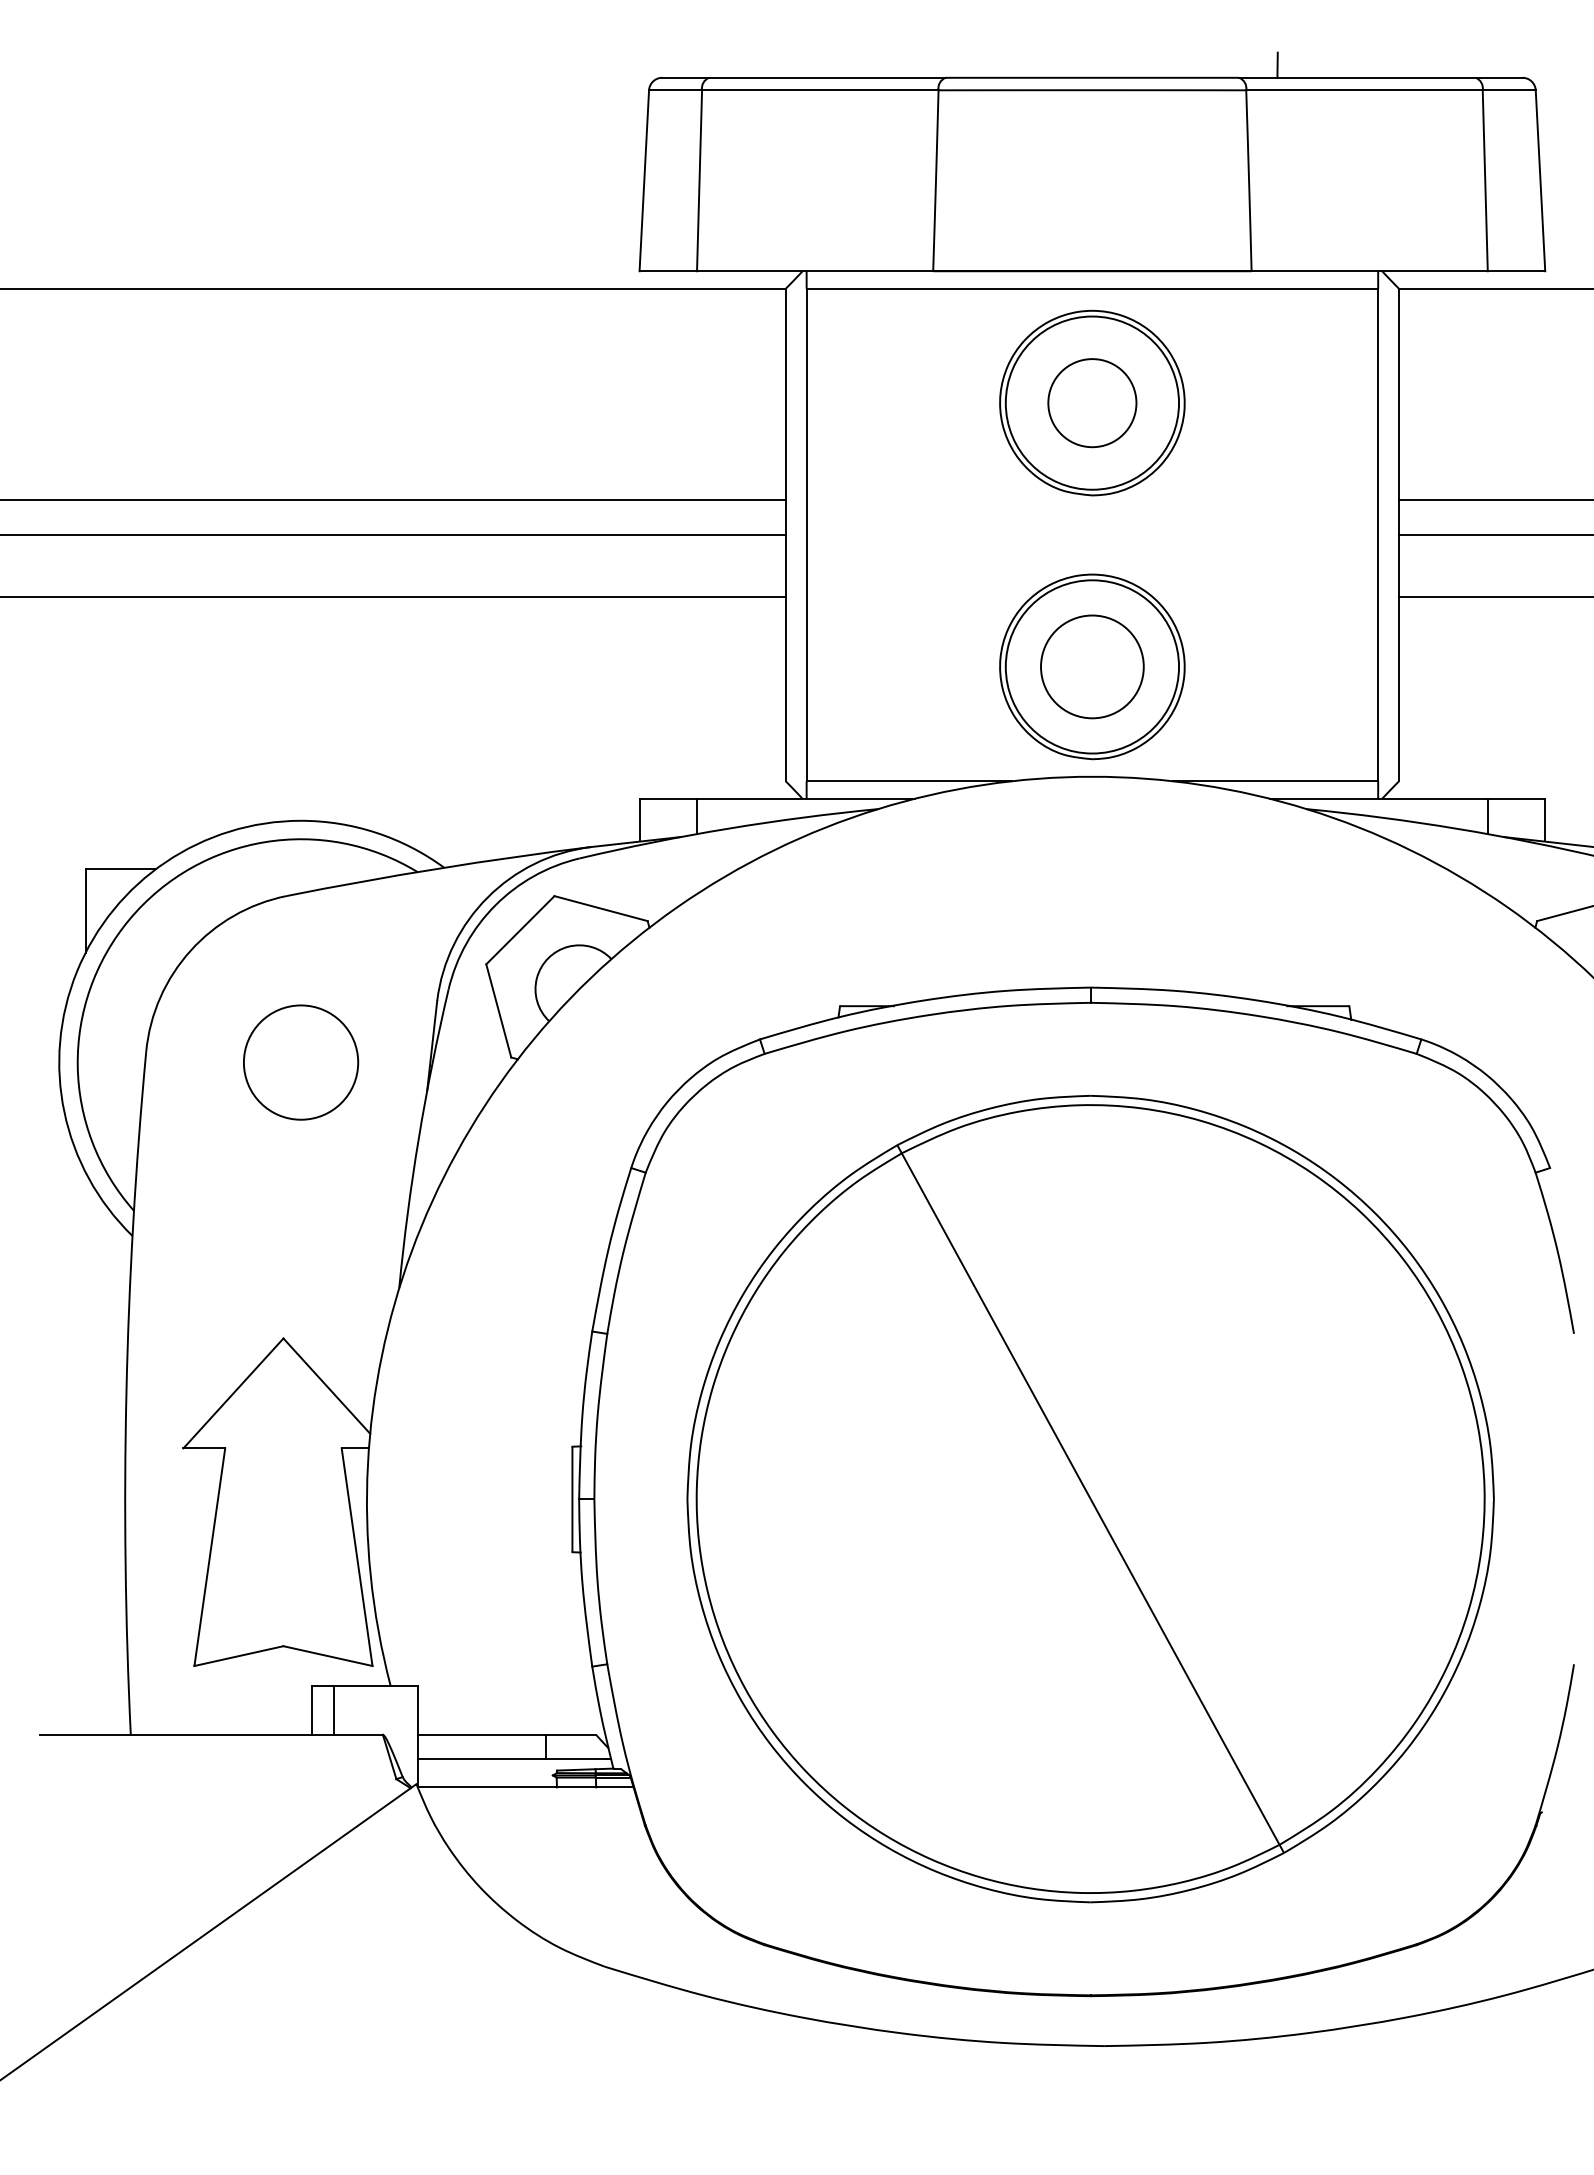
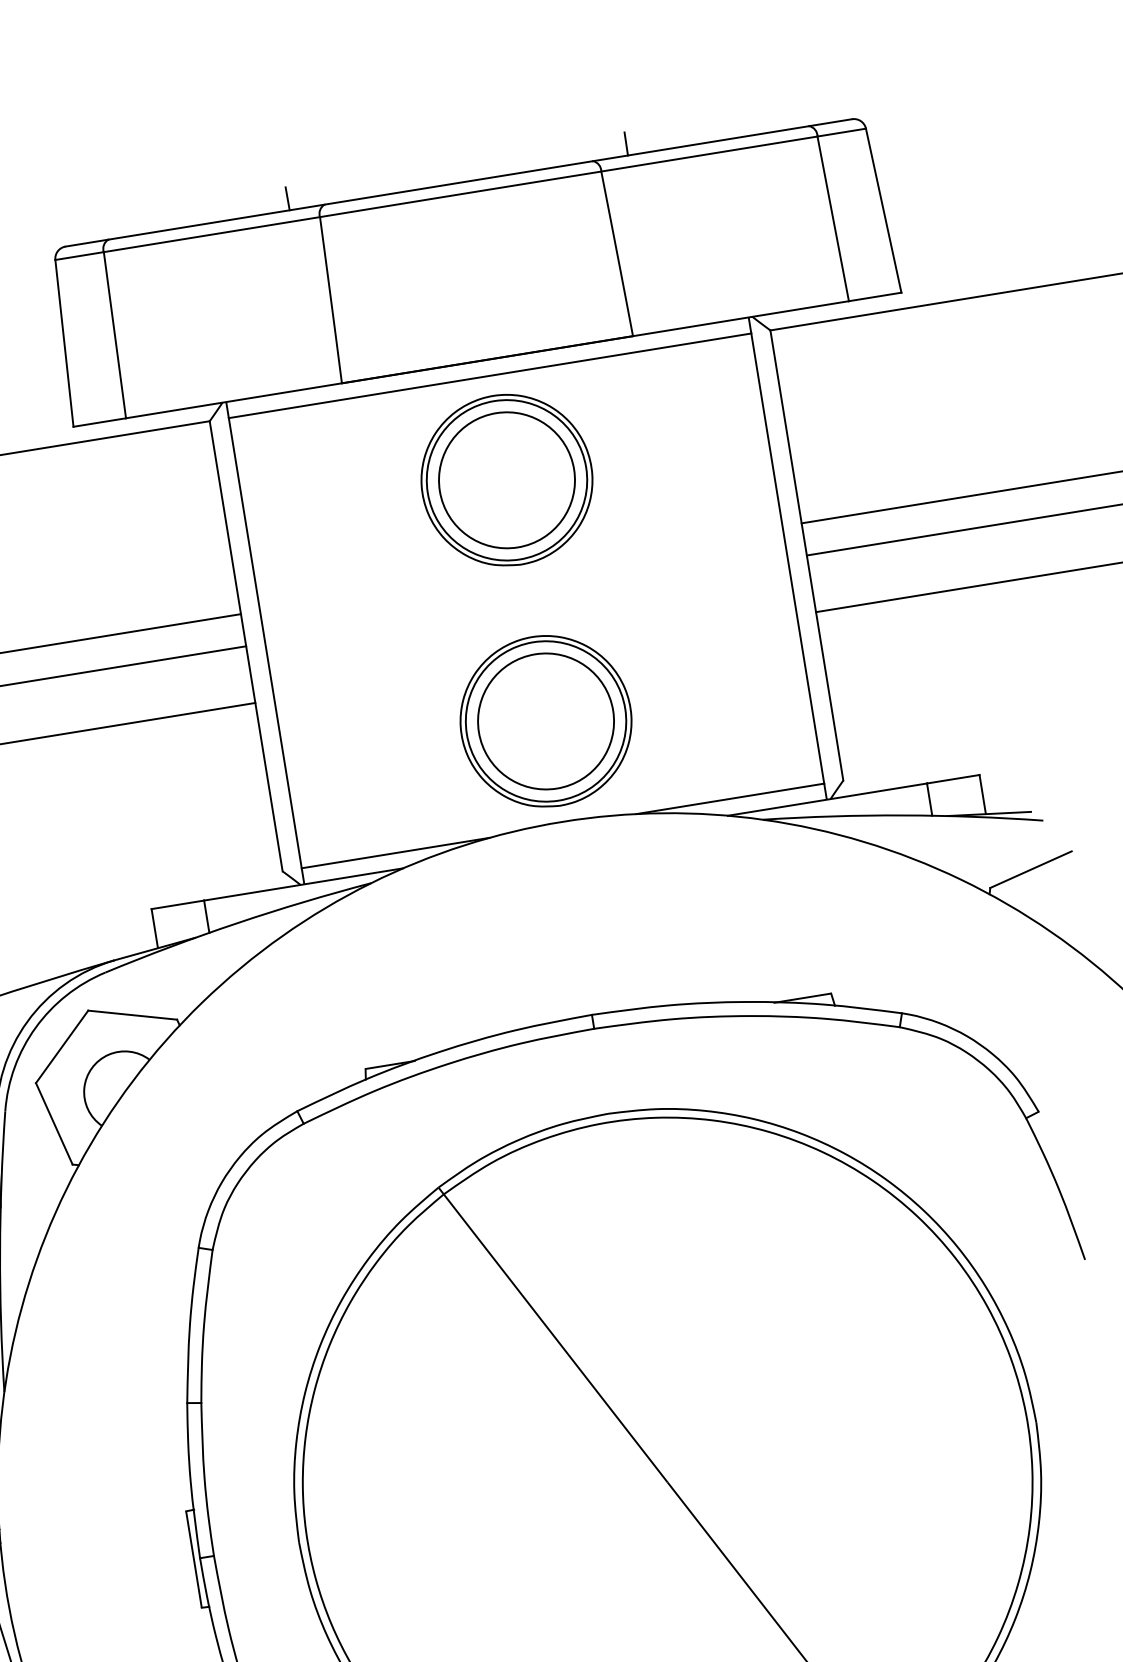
line: (907, 64) -> (287, 198), added
circle: (1091, 402) -> (506, 479), size x1.67
circle: (1091, 666) -> (545, 721), size x1.43

